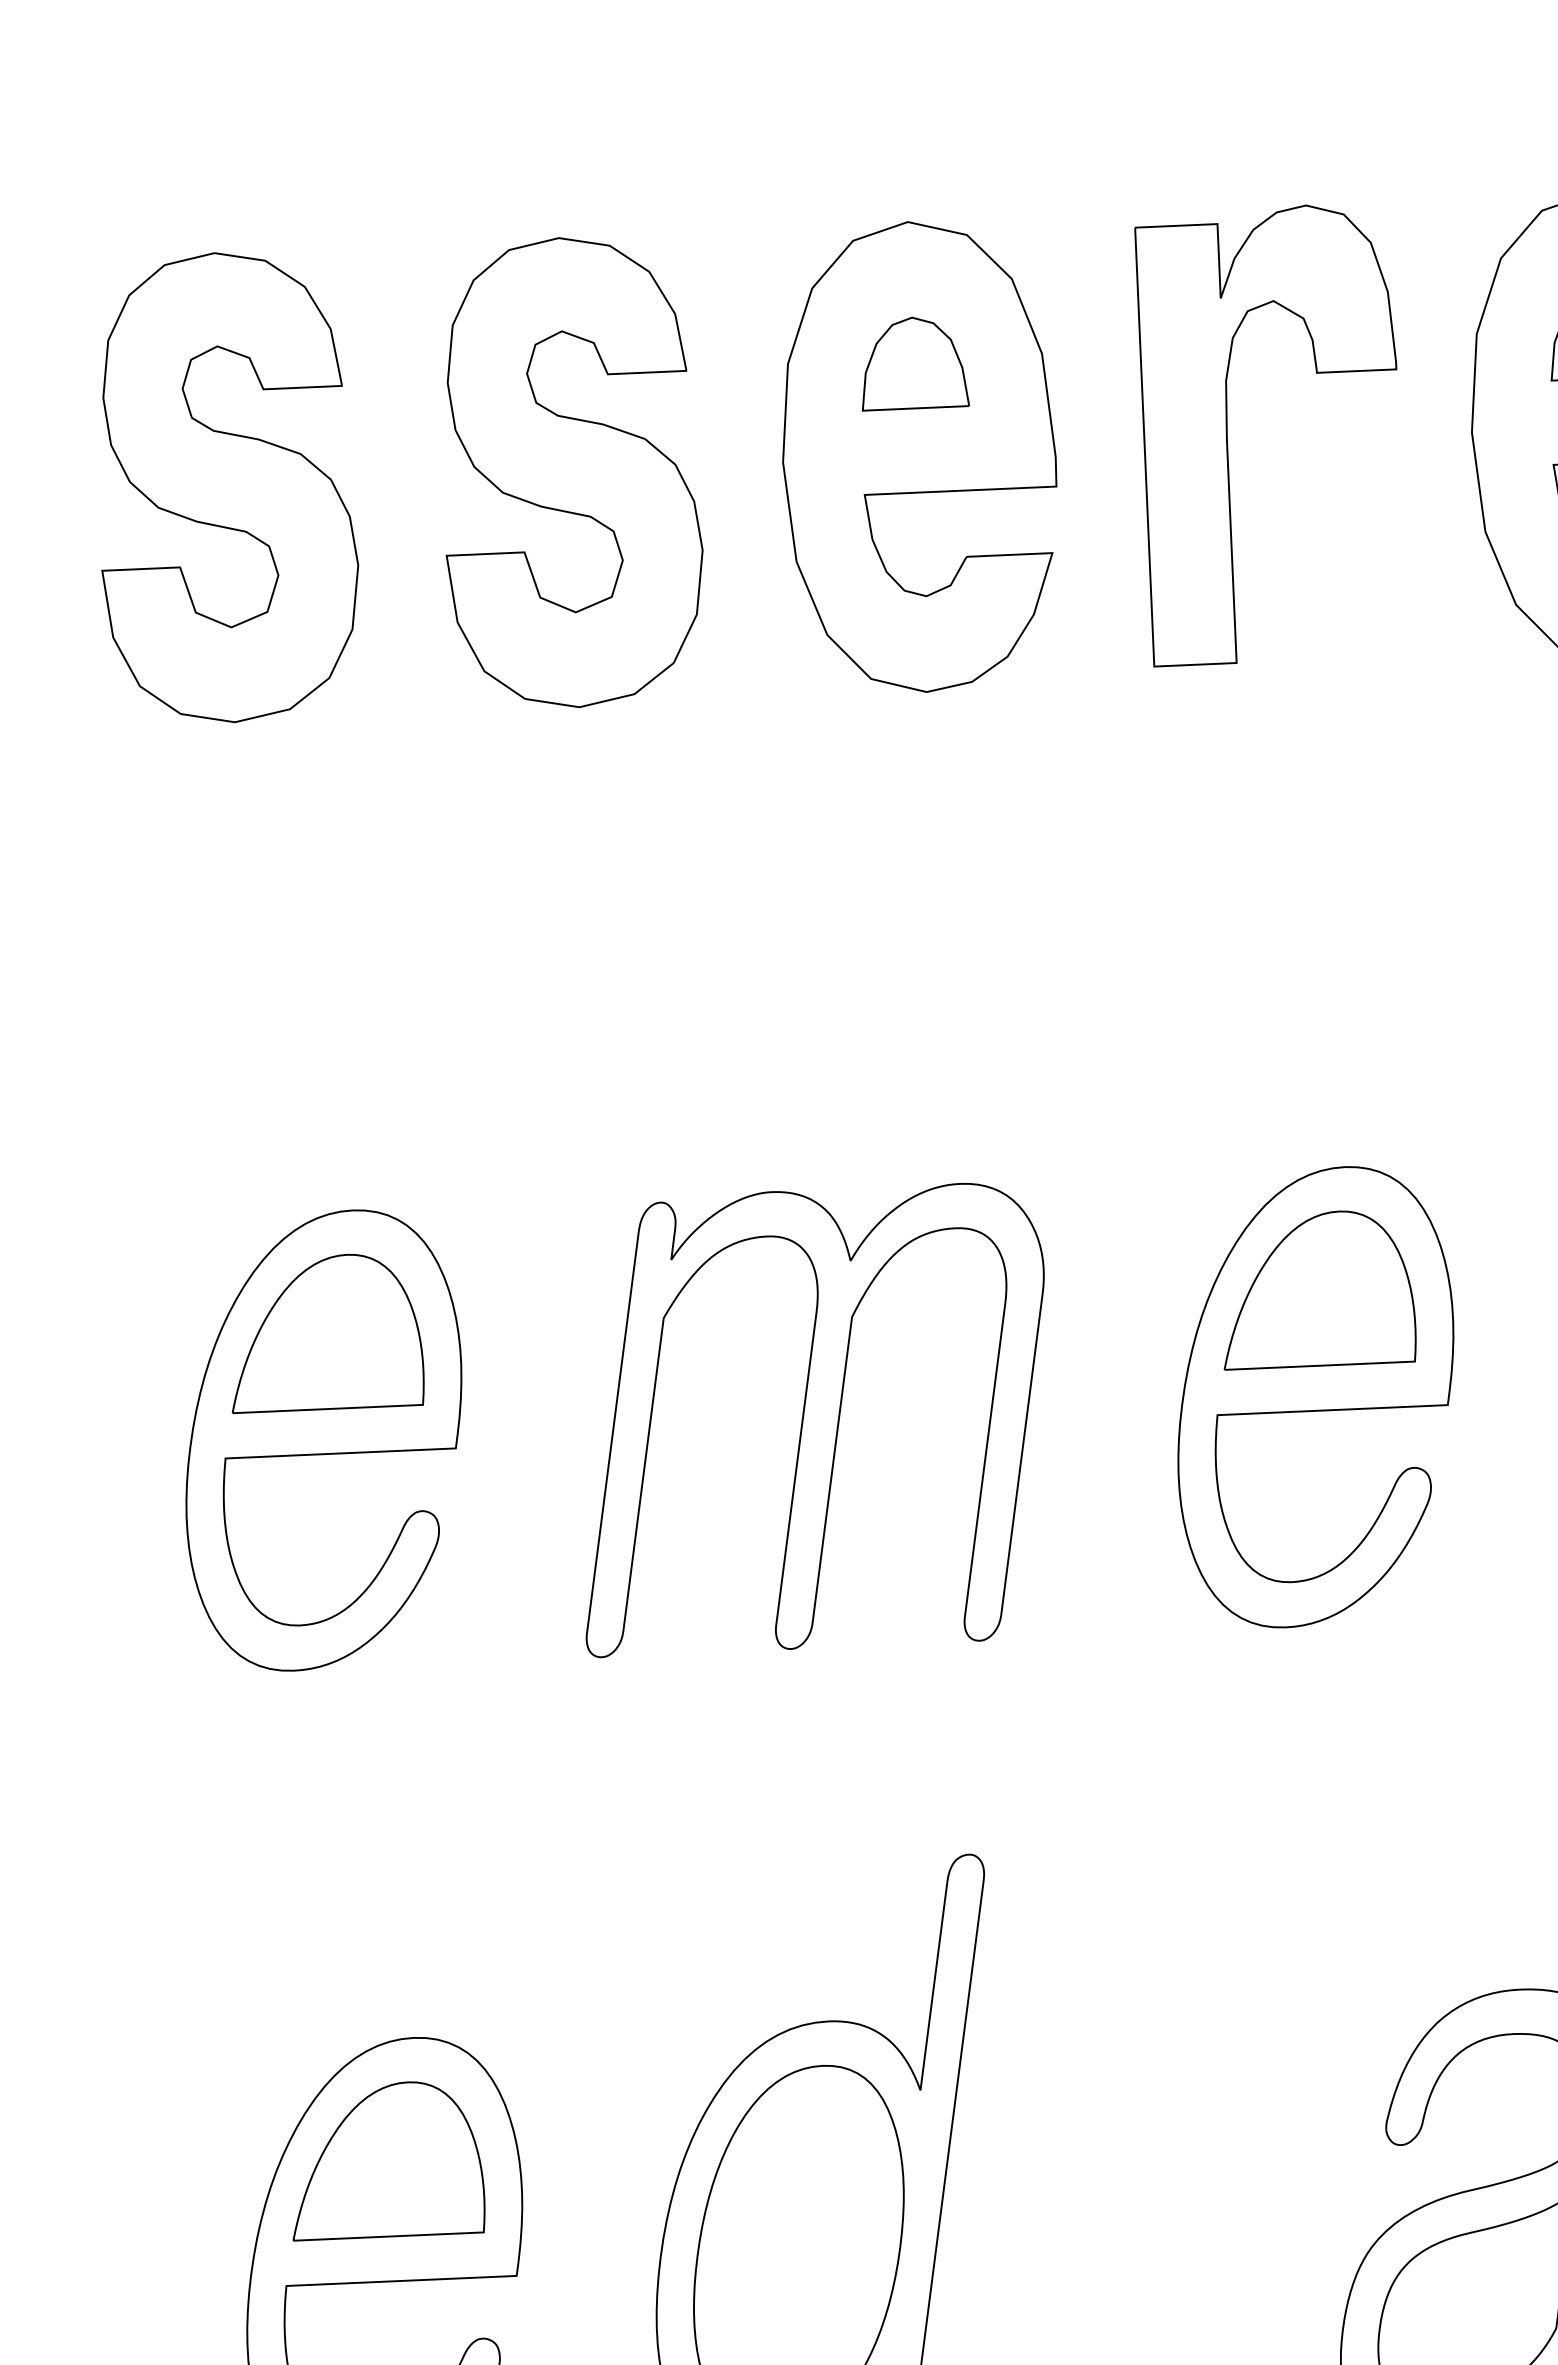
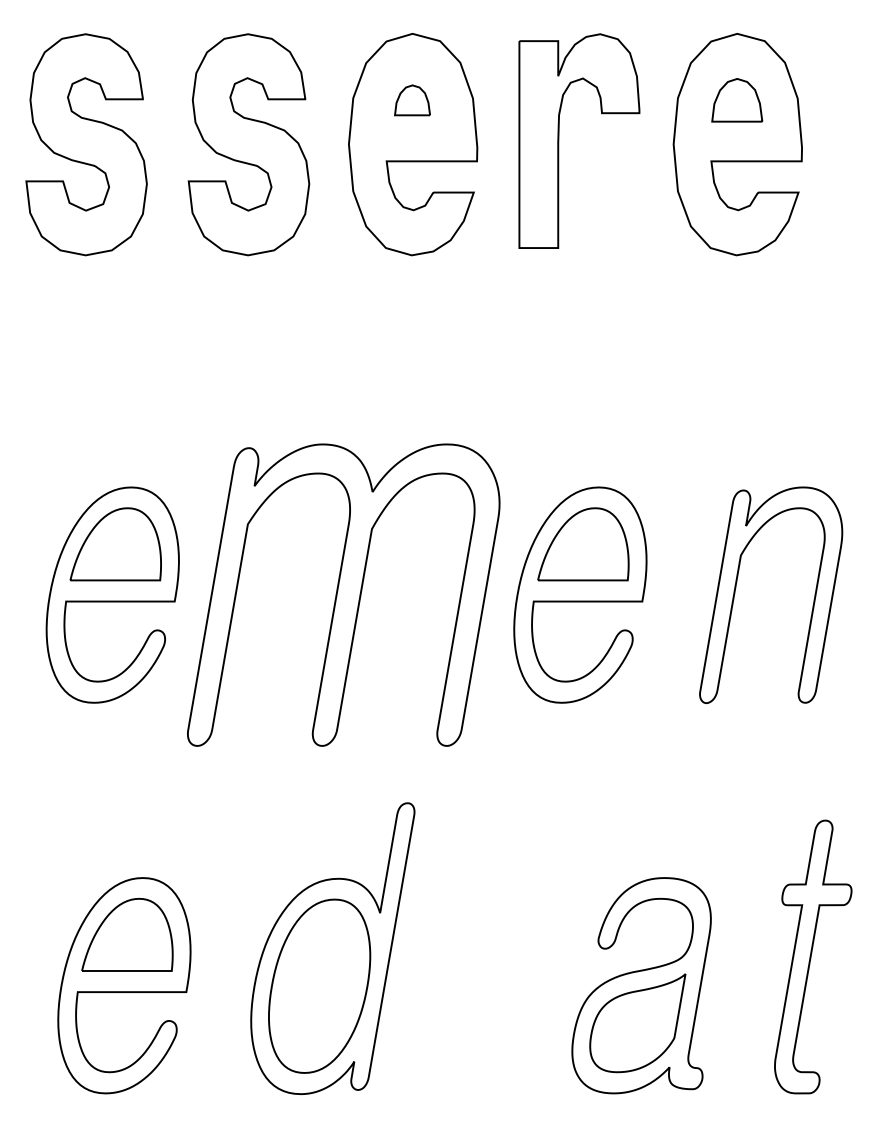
part: (913, 363) -> (412, 100), size x0.7
part: (813, 1417) -> (343, 594), size x1.4

